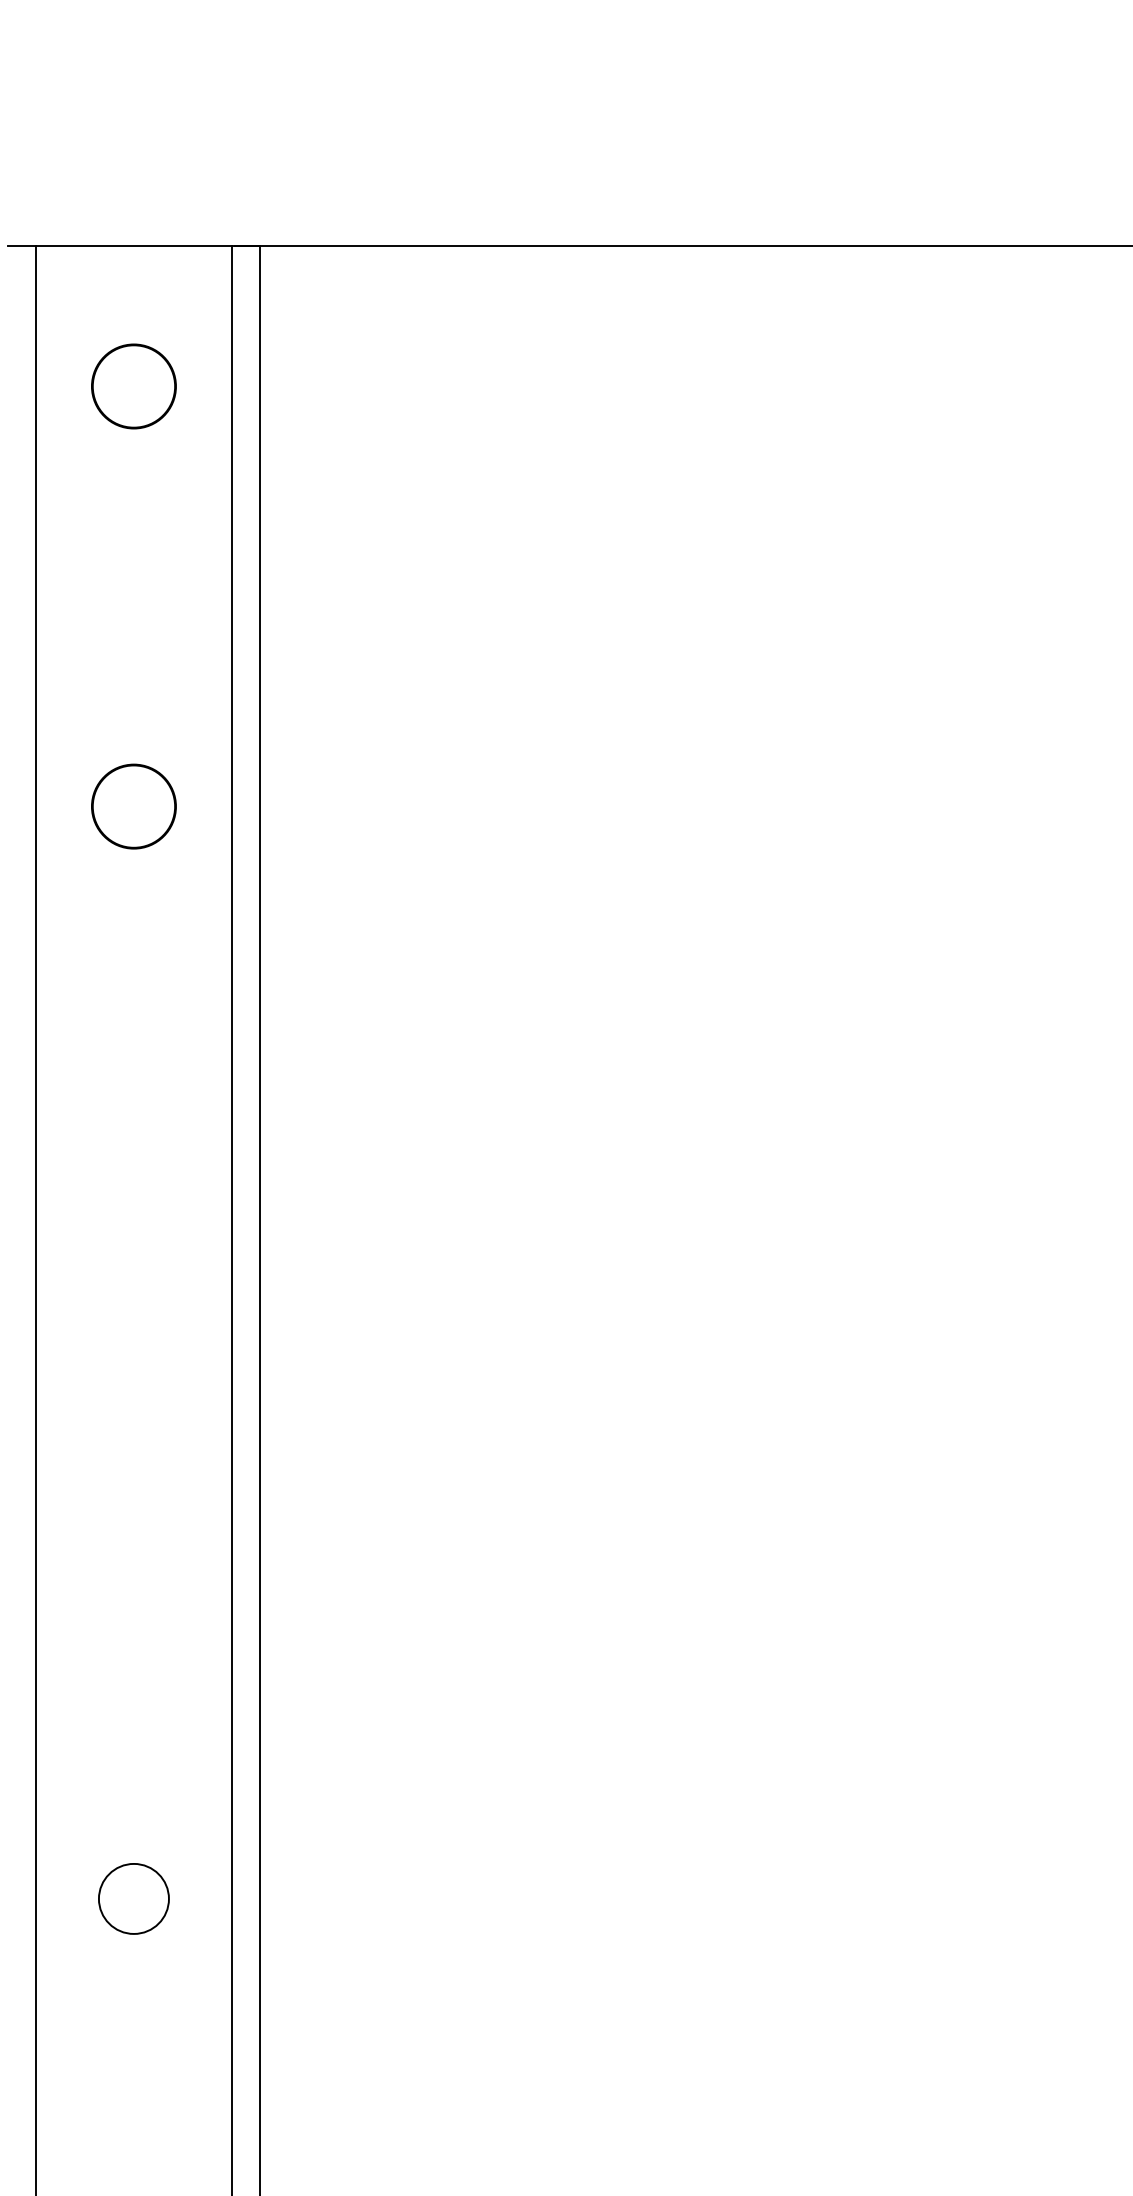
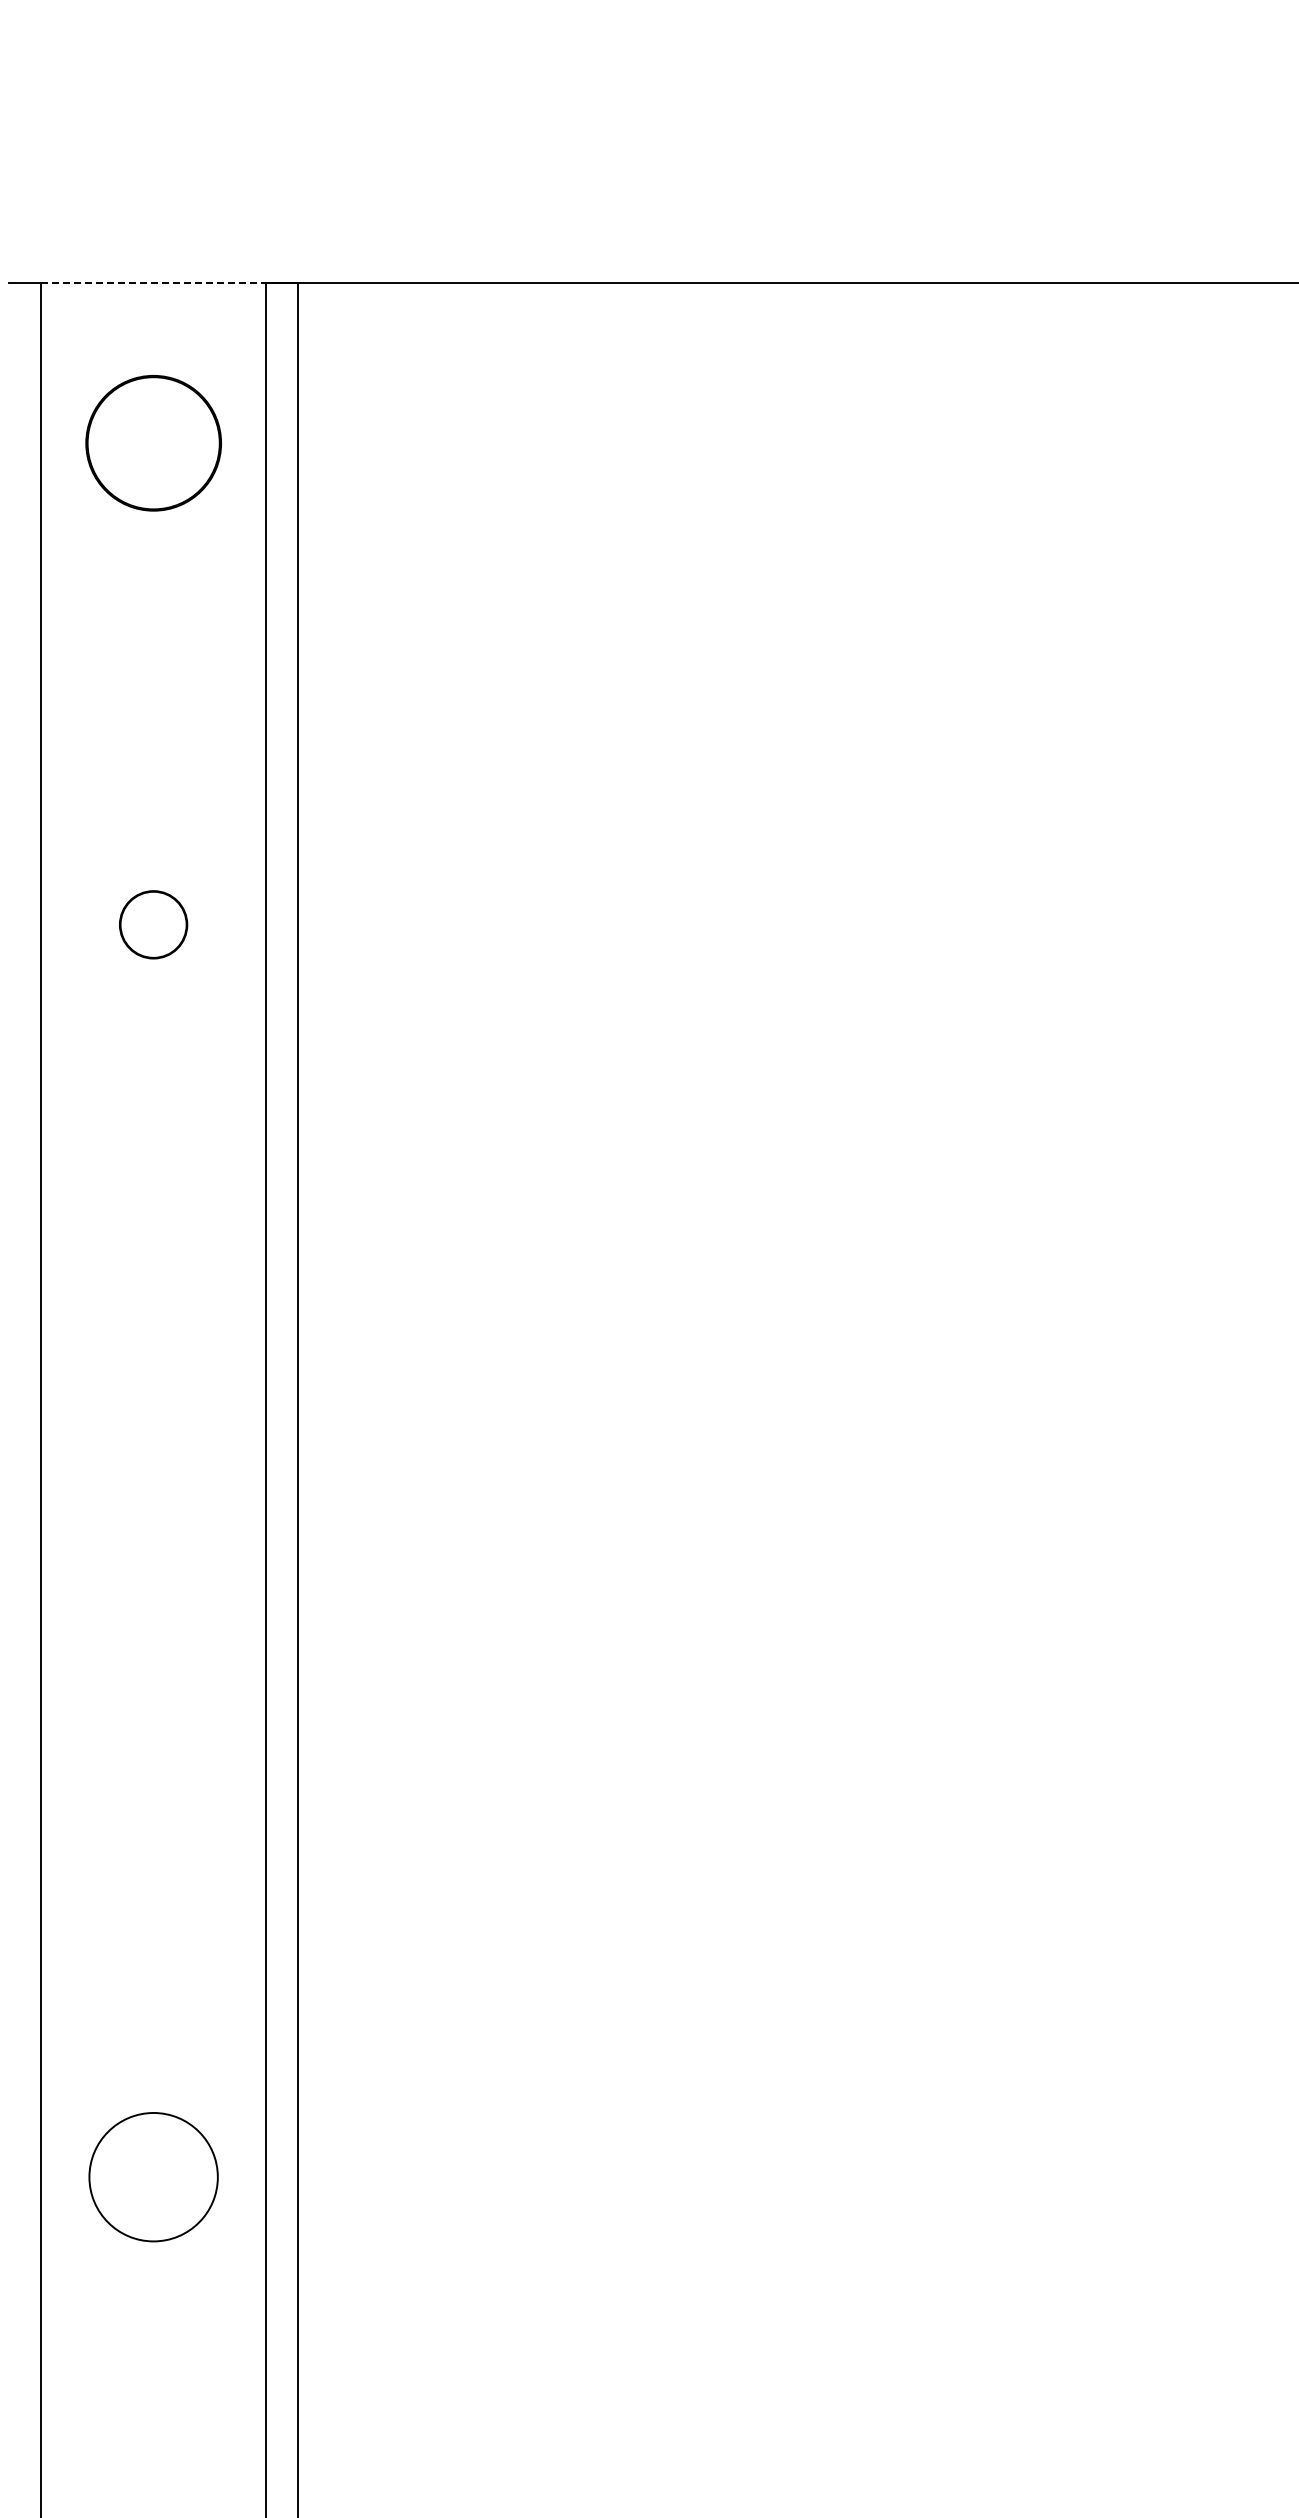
line: (134, 246) -> (154, 282), solid -> dashed
circle: (133, 386) -> (153, 443), size x1.4
part: (133, 806) -> (153, 924), size x0.7
circle: (133, 1899) -> (153, 2177), size x1.6

